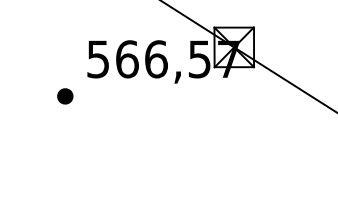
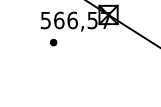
part: (65, 96) -> (53, 42), moved

